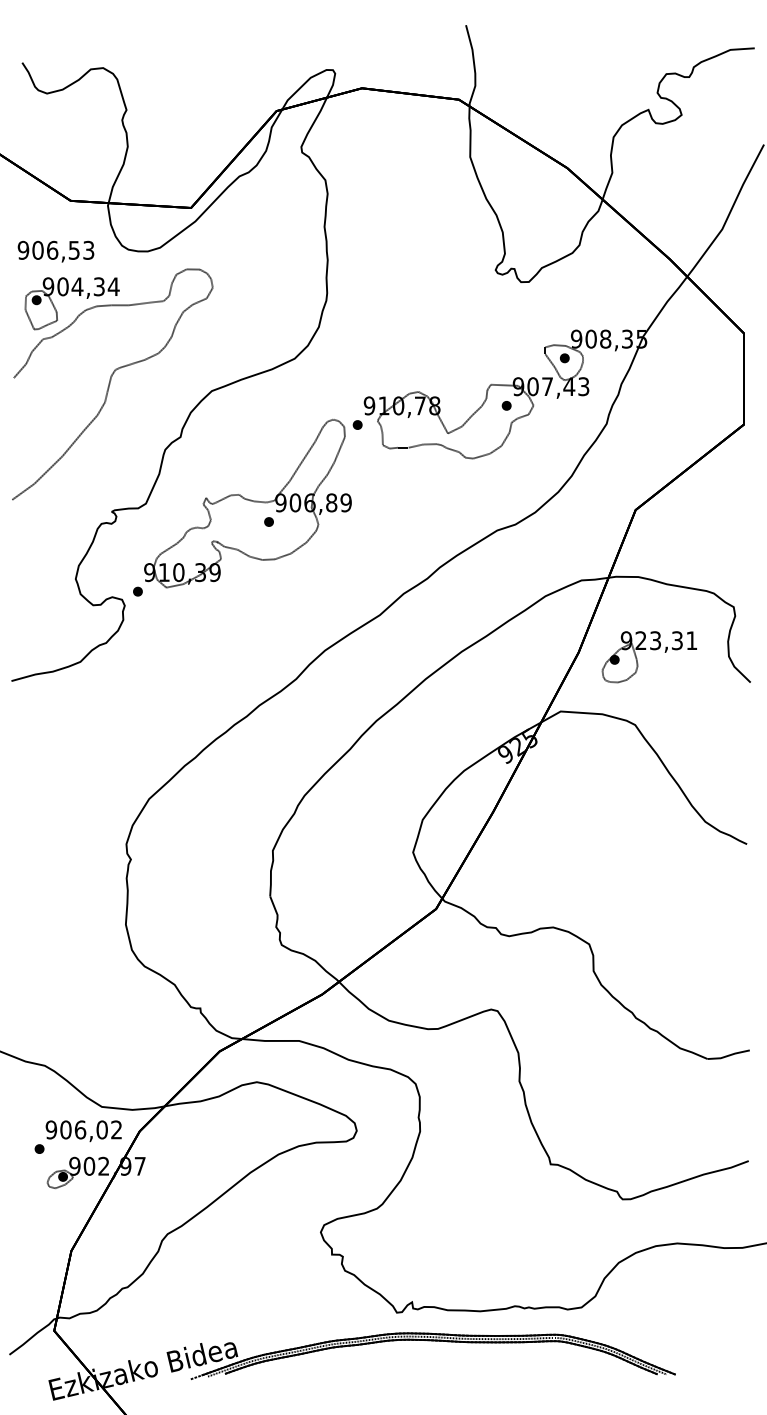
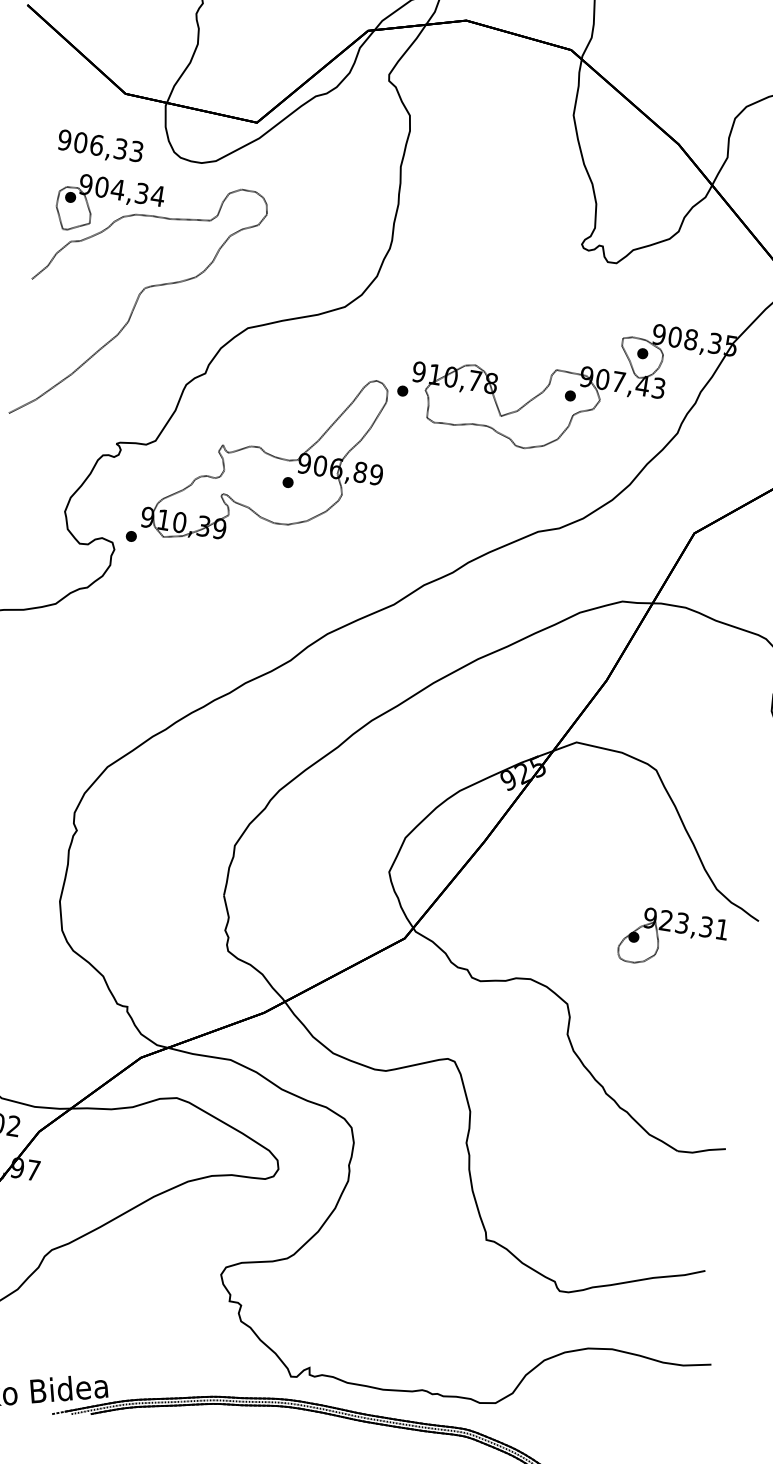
text: (74, 249) -> (121, 148), 906,53 -> 906,33
part: (646, 649) -> (670, 931), moved

